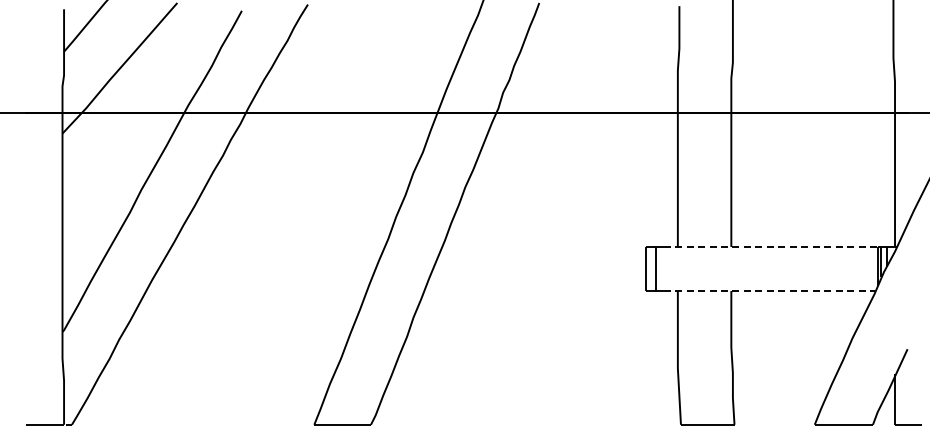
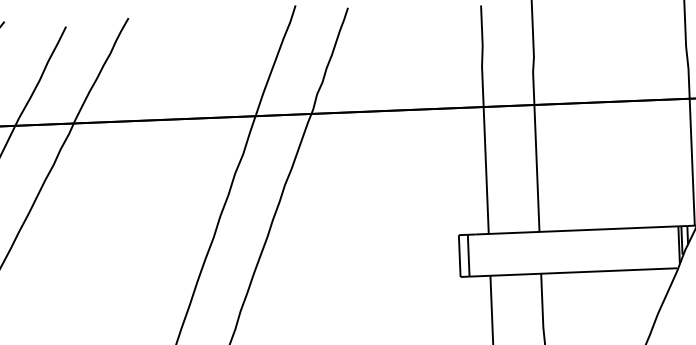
line: (771, 246) -> (577, 229), dashed -> solid
line: (769, 291) -> (577, 272), dashed -> solid

